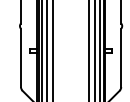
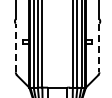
line: (20, 57) -> (15, 47), solid -> dashed
line: (121, 58) -> (99, 48), solid -> dashed

